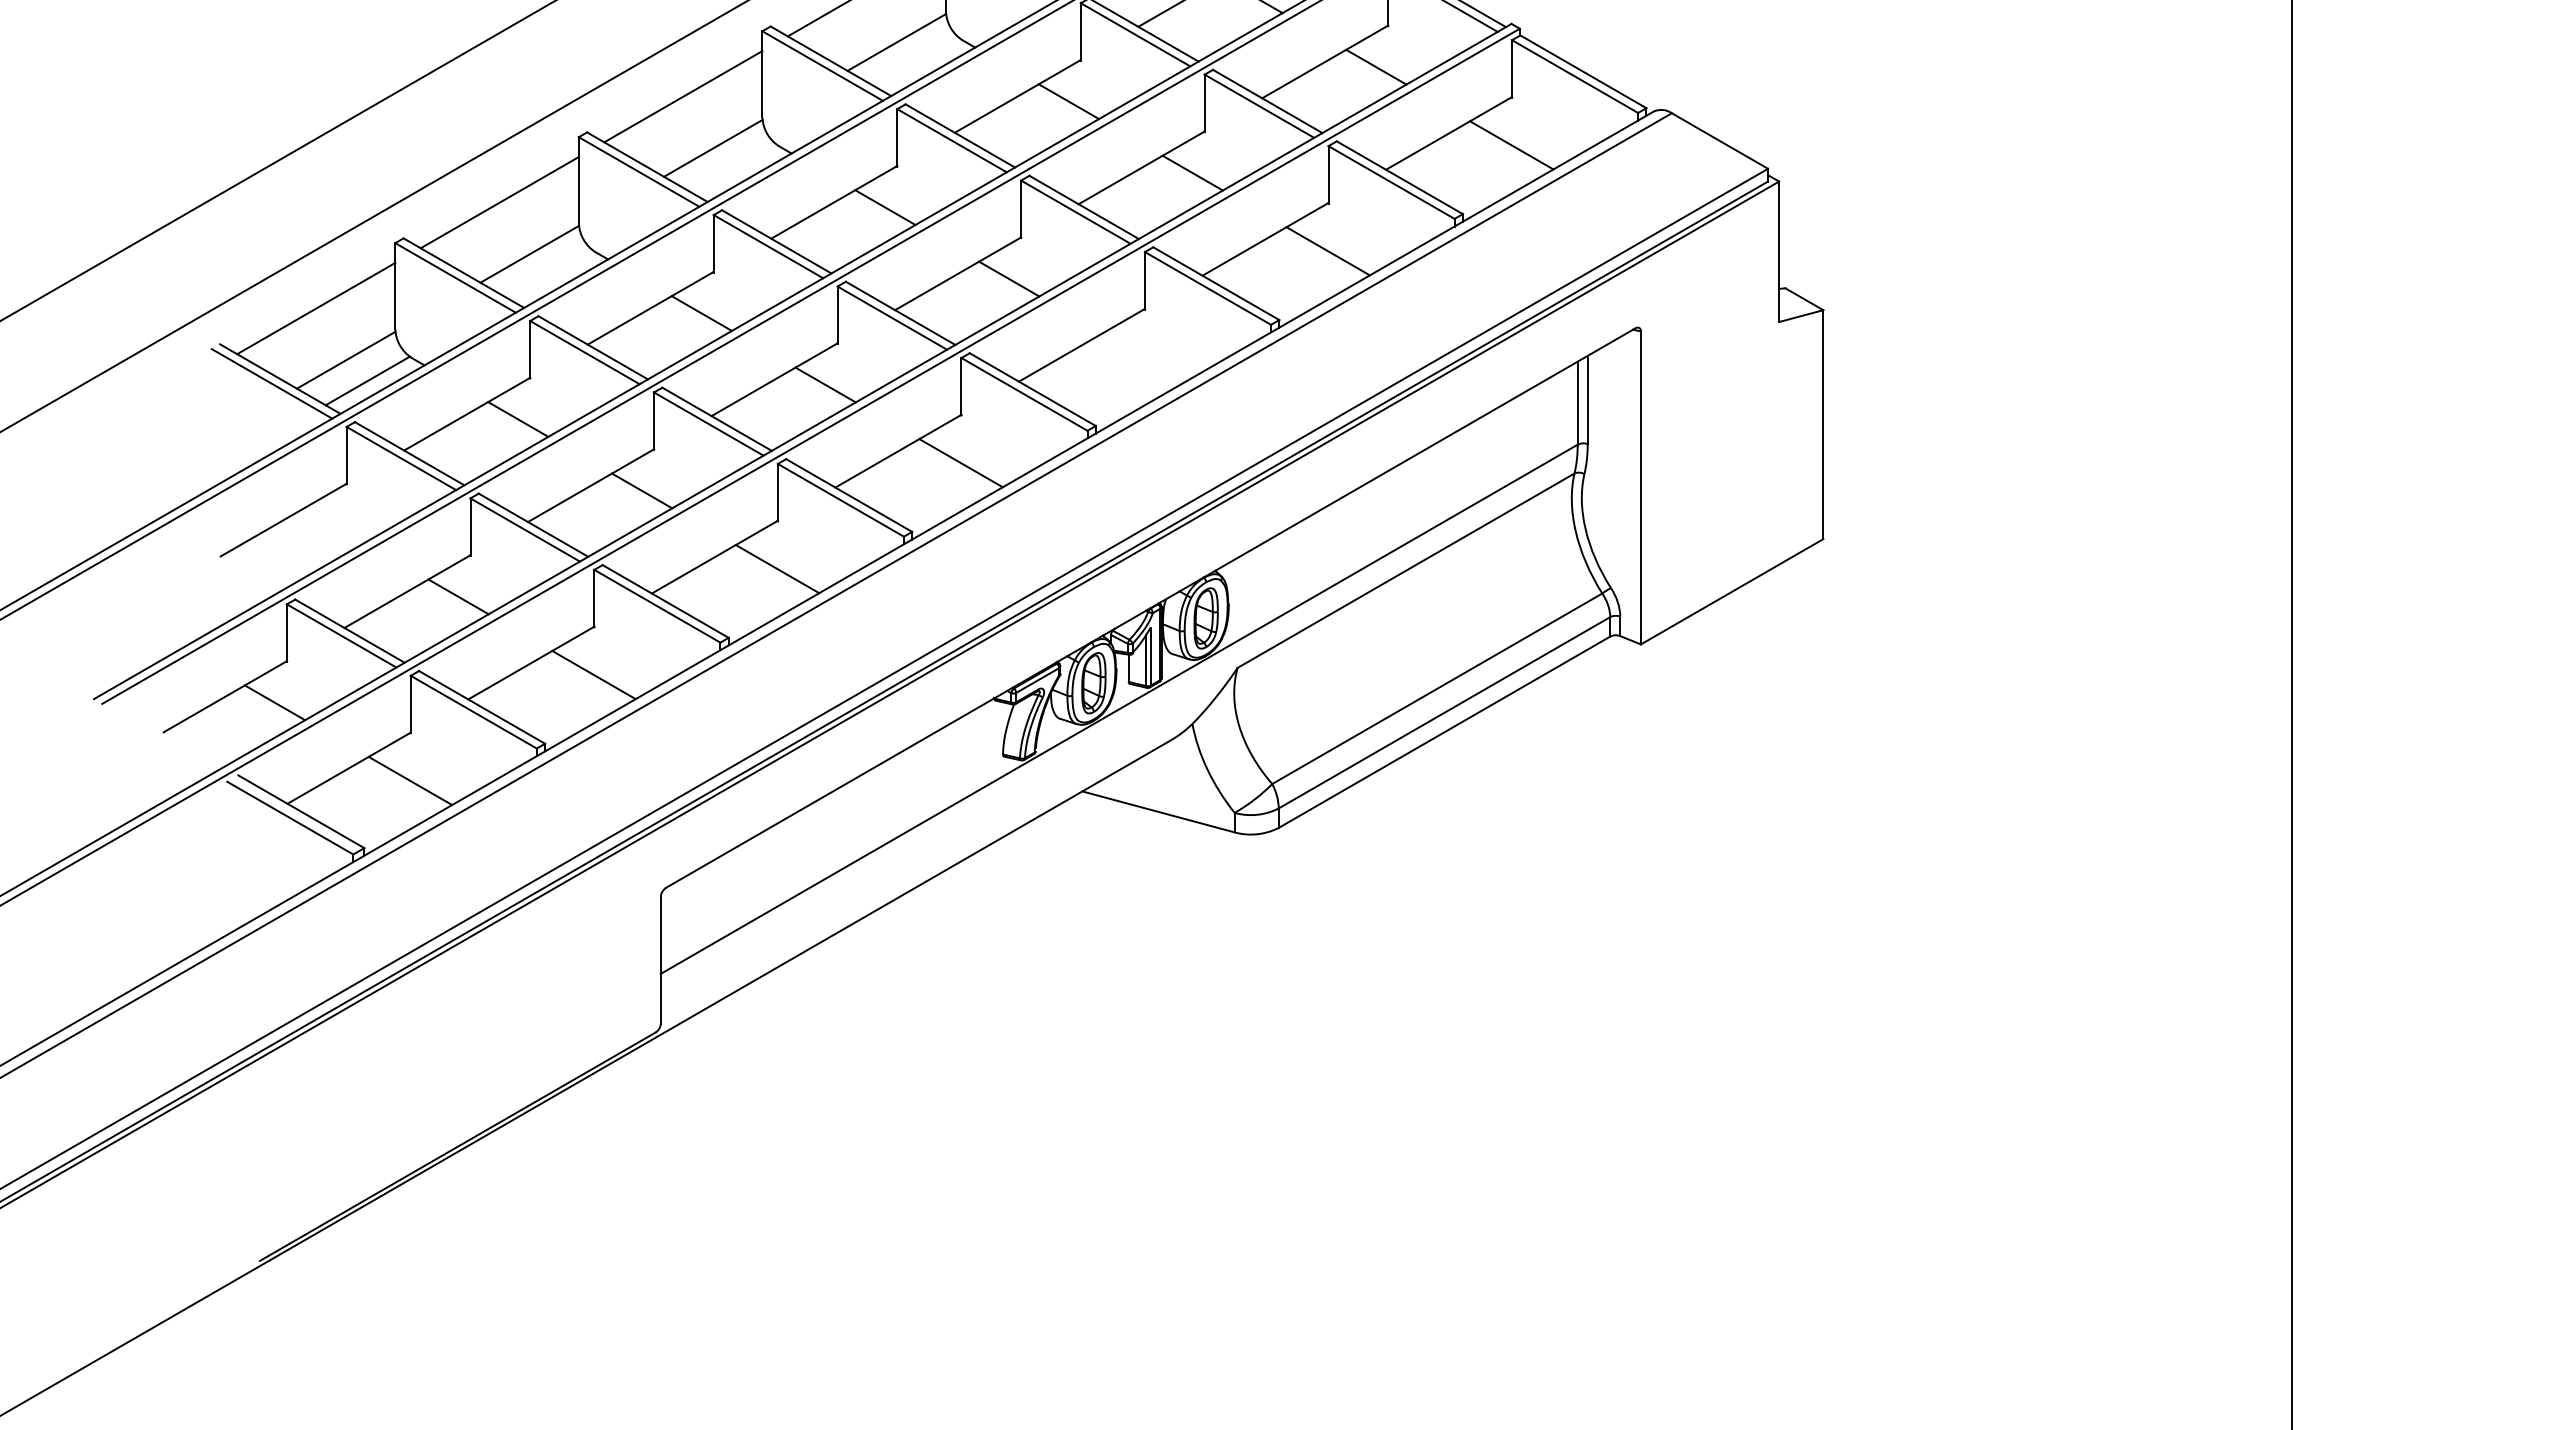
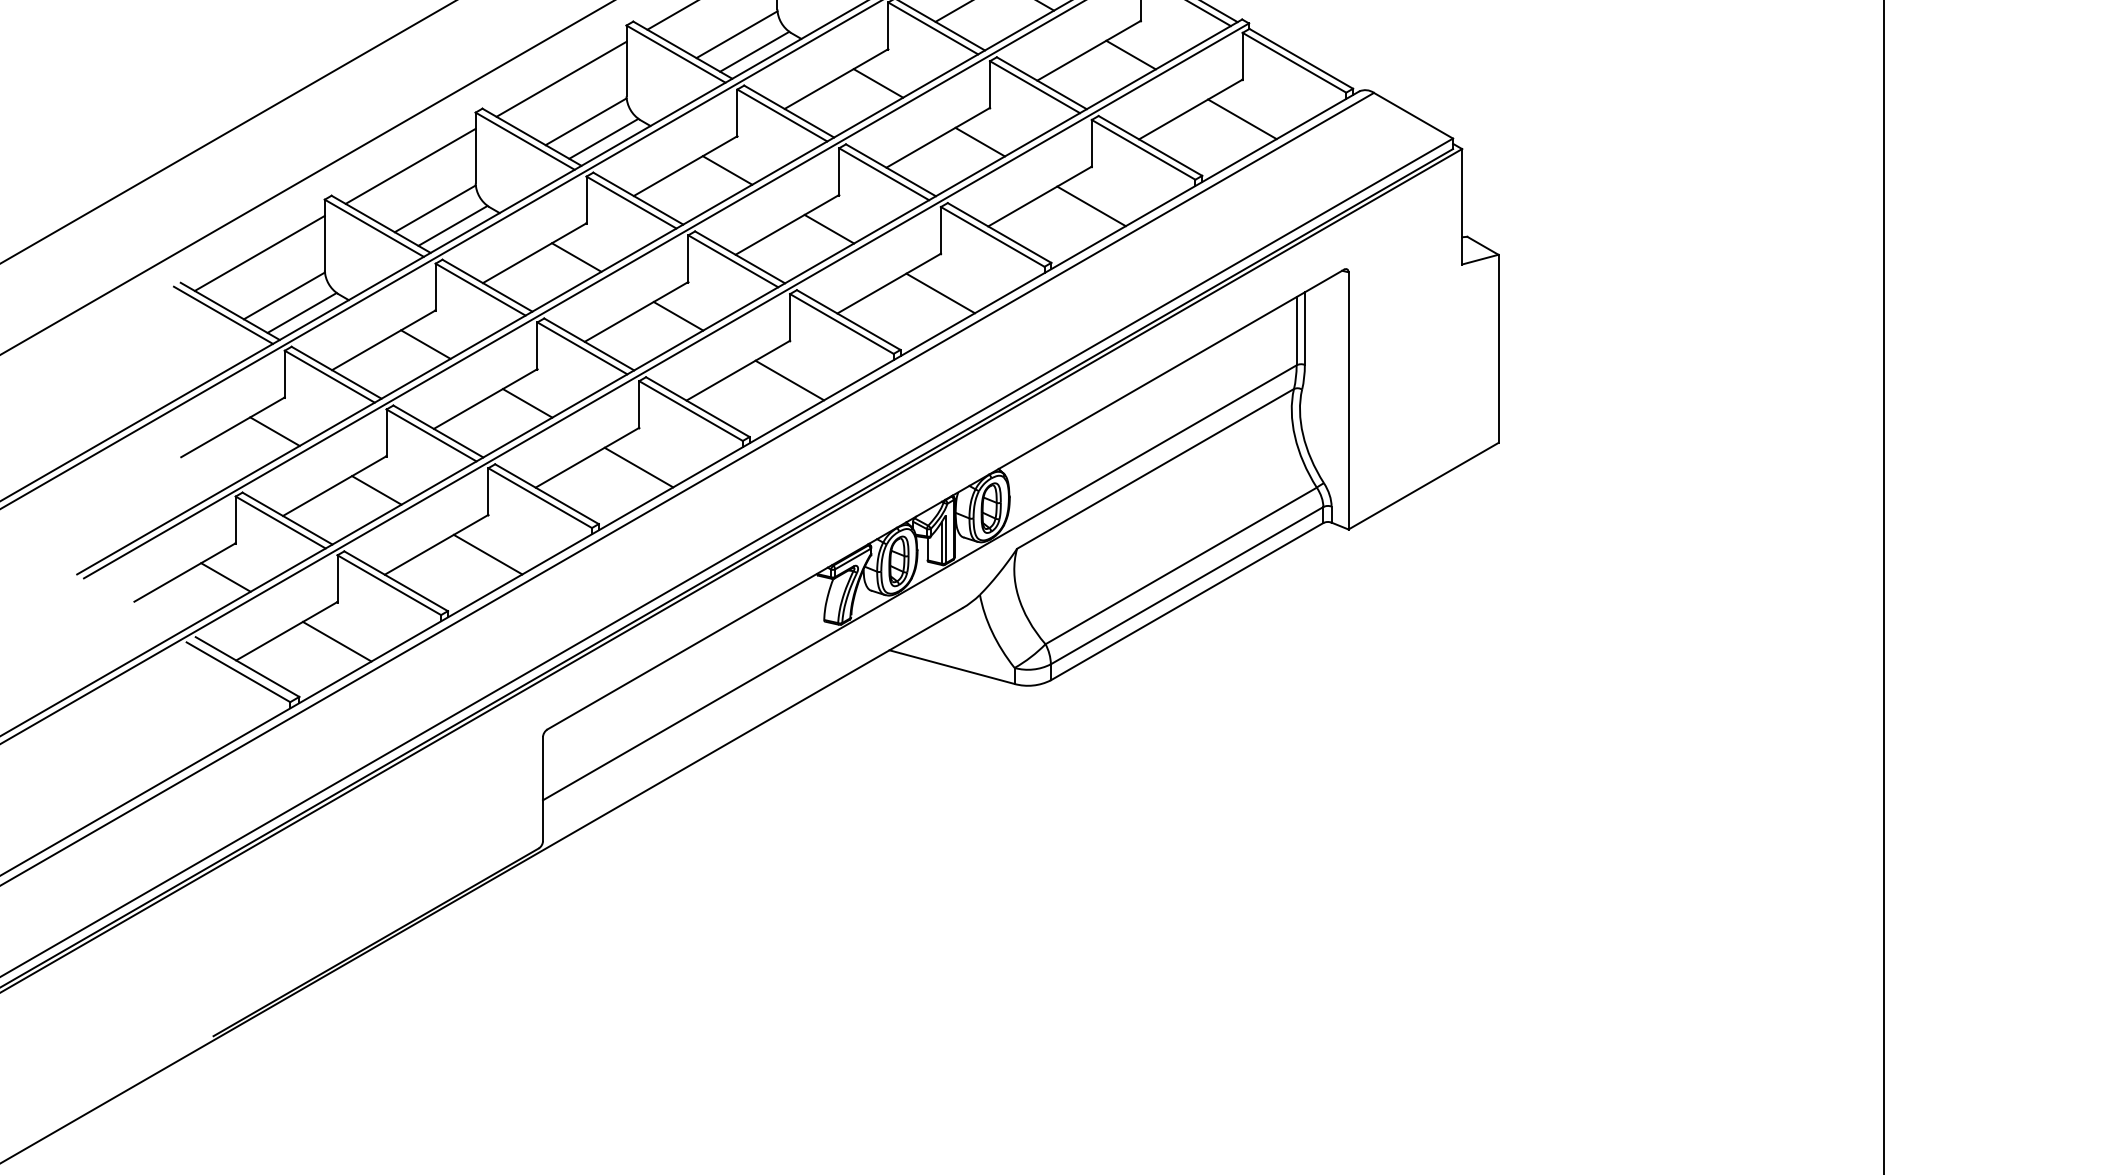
line: (918, 62) -> (754, 51), added
line: (734, 168) -> (603, 138), added
line: (551, 274) -> (453, 225), added
line: (1144, 357) -> (940, 293), added
line: (334, 525) -> (274, 431), added

